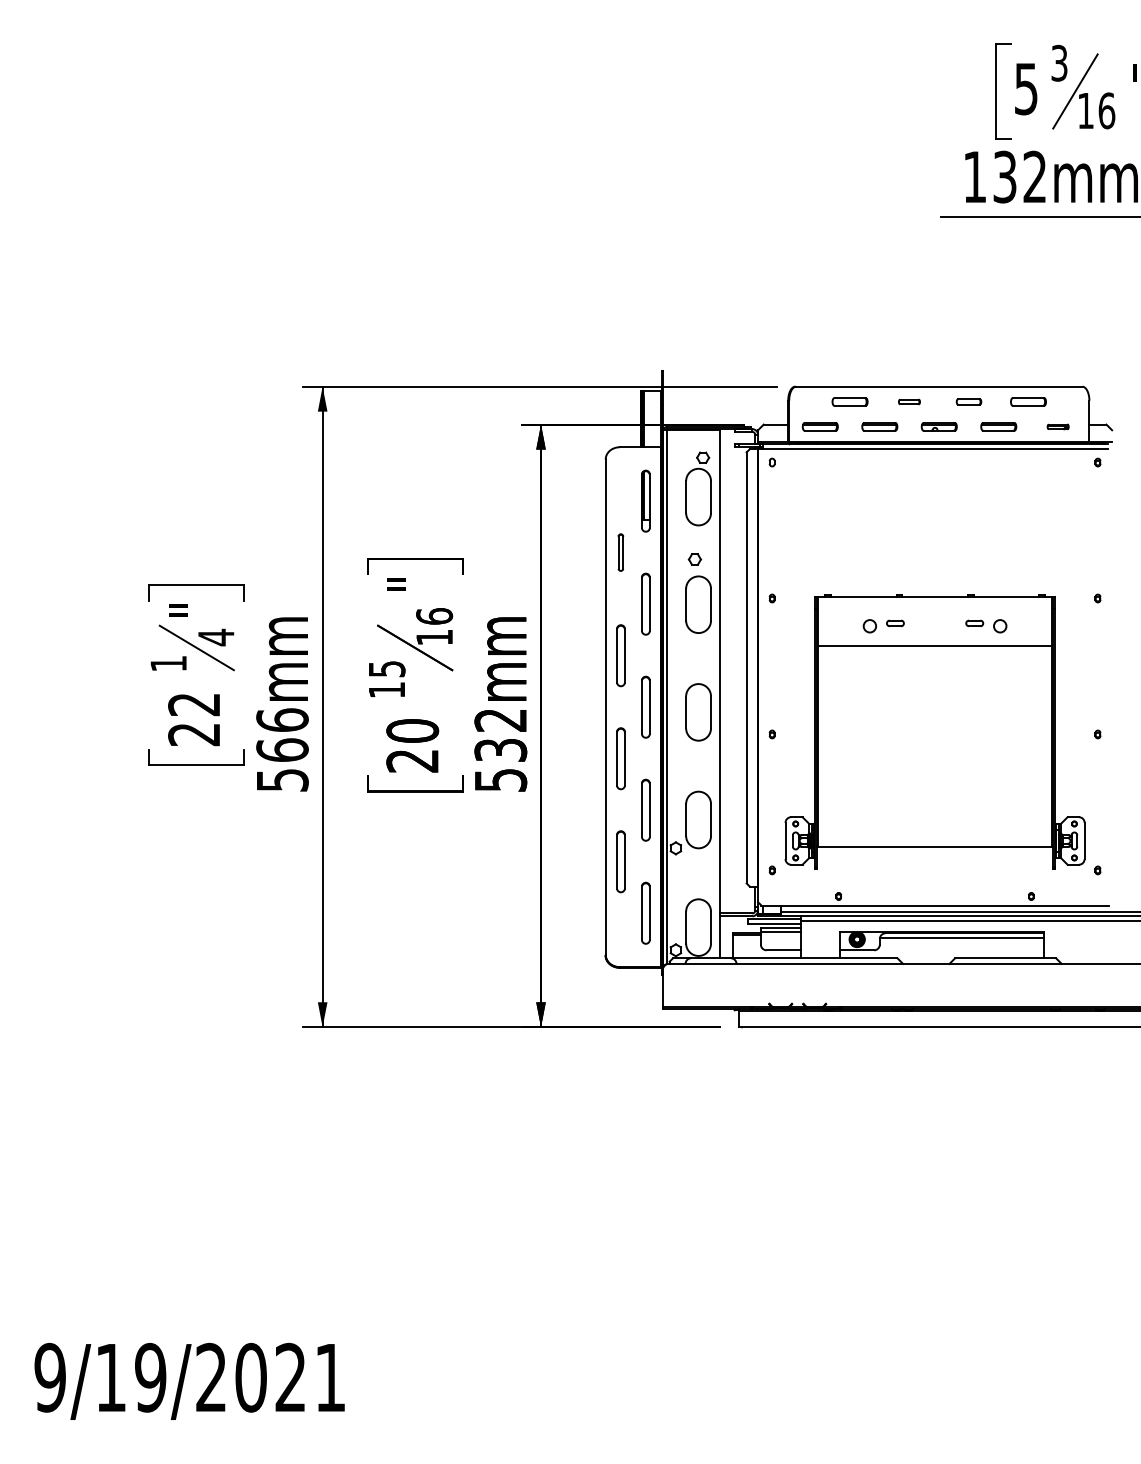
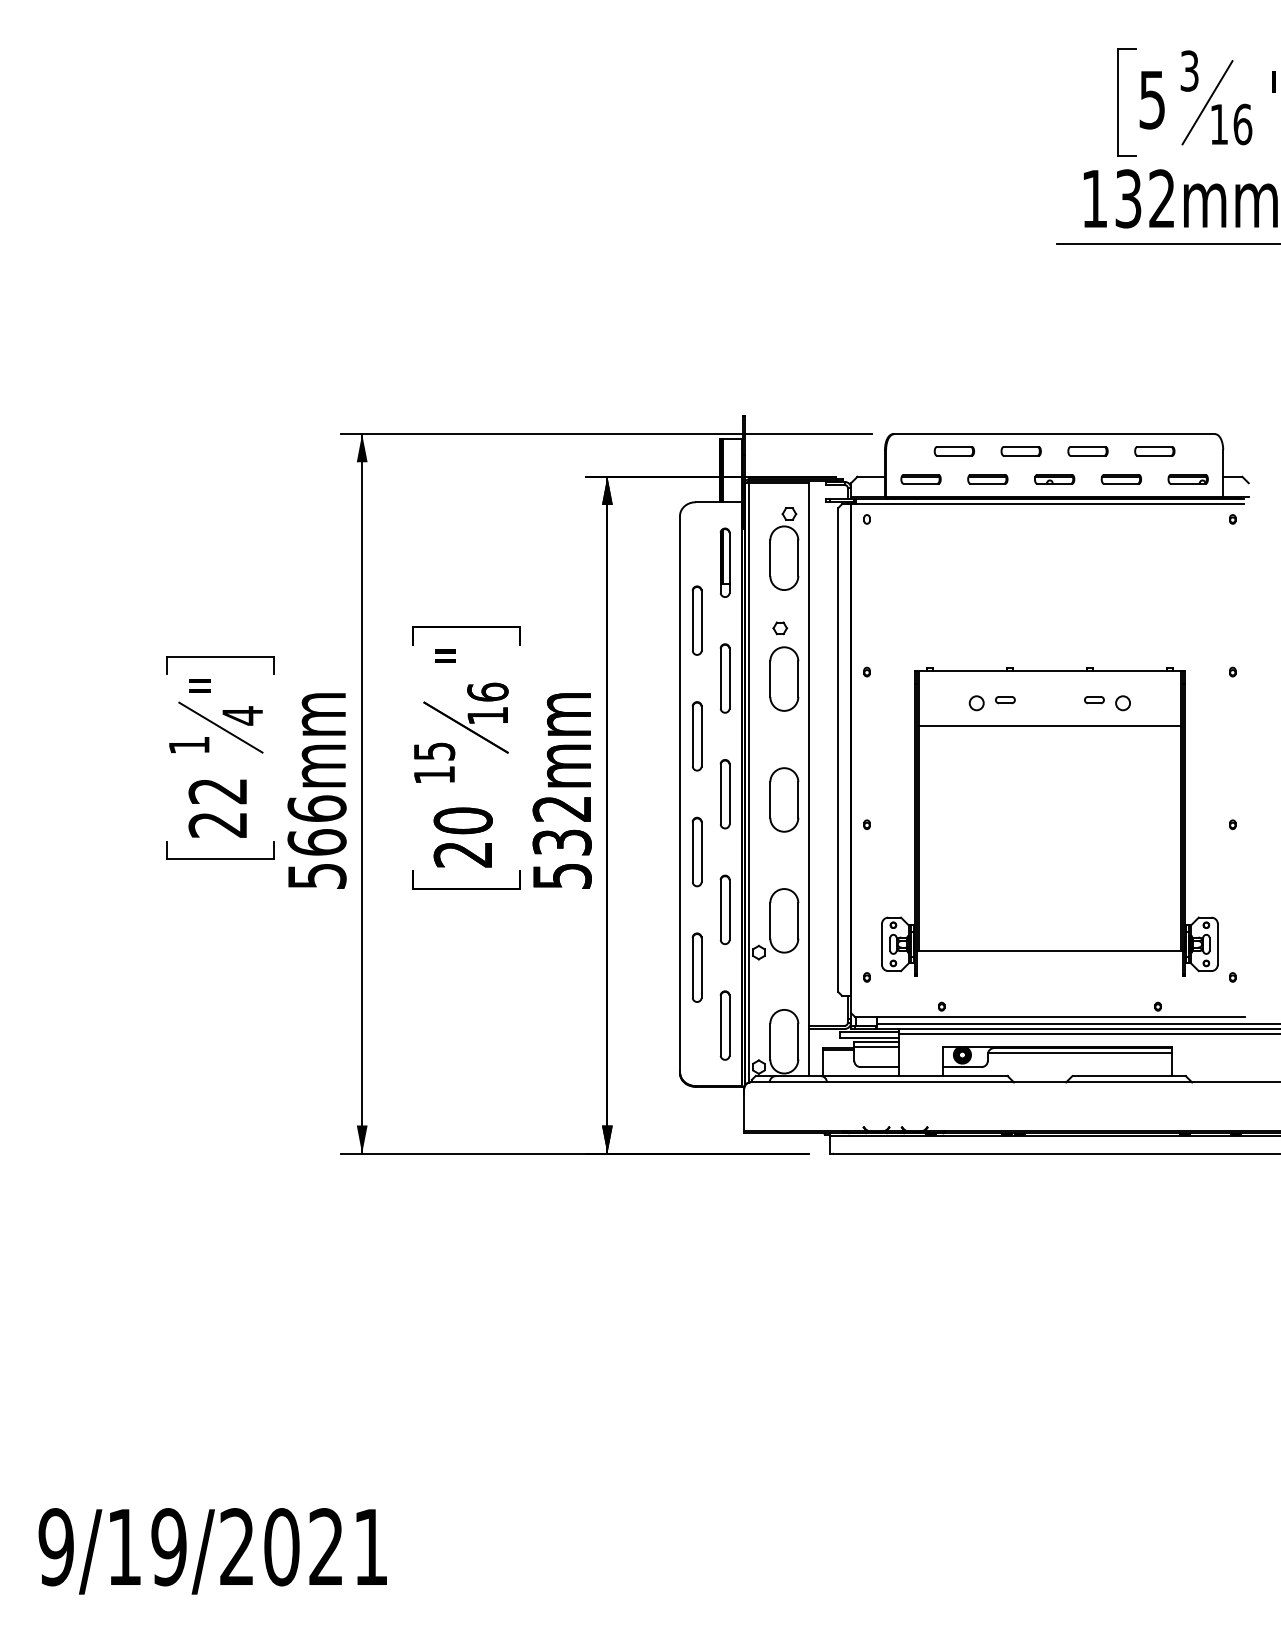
part: (908, 402) -> (1020, 451), size x1.67
part: (968, 402) -> (1087, 451), size x1.43
part: (1057, 427) -> (1187, 479), size x1.67
part: (620, 552) -> (696, 620), size x1.67

